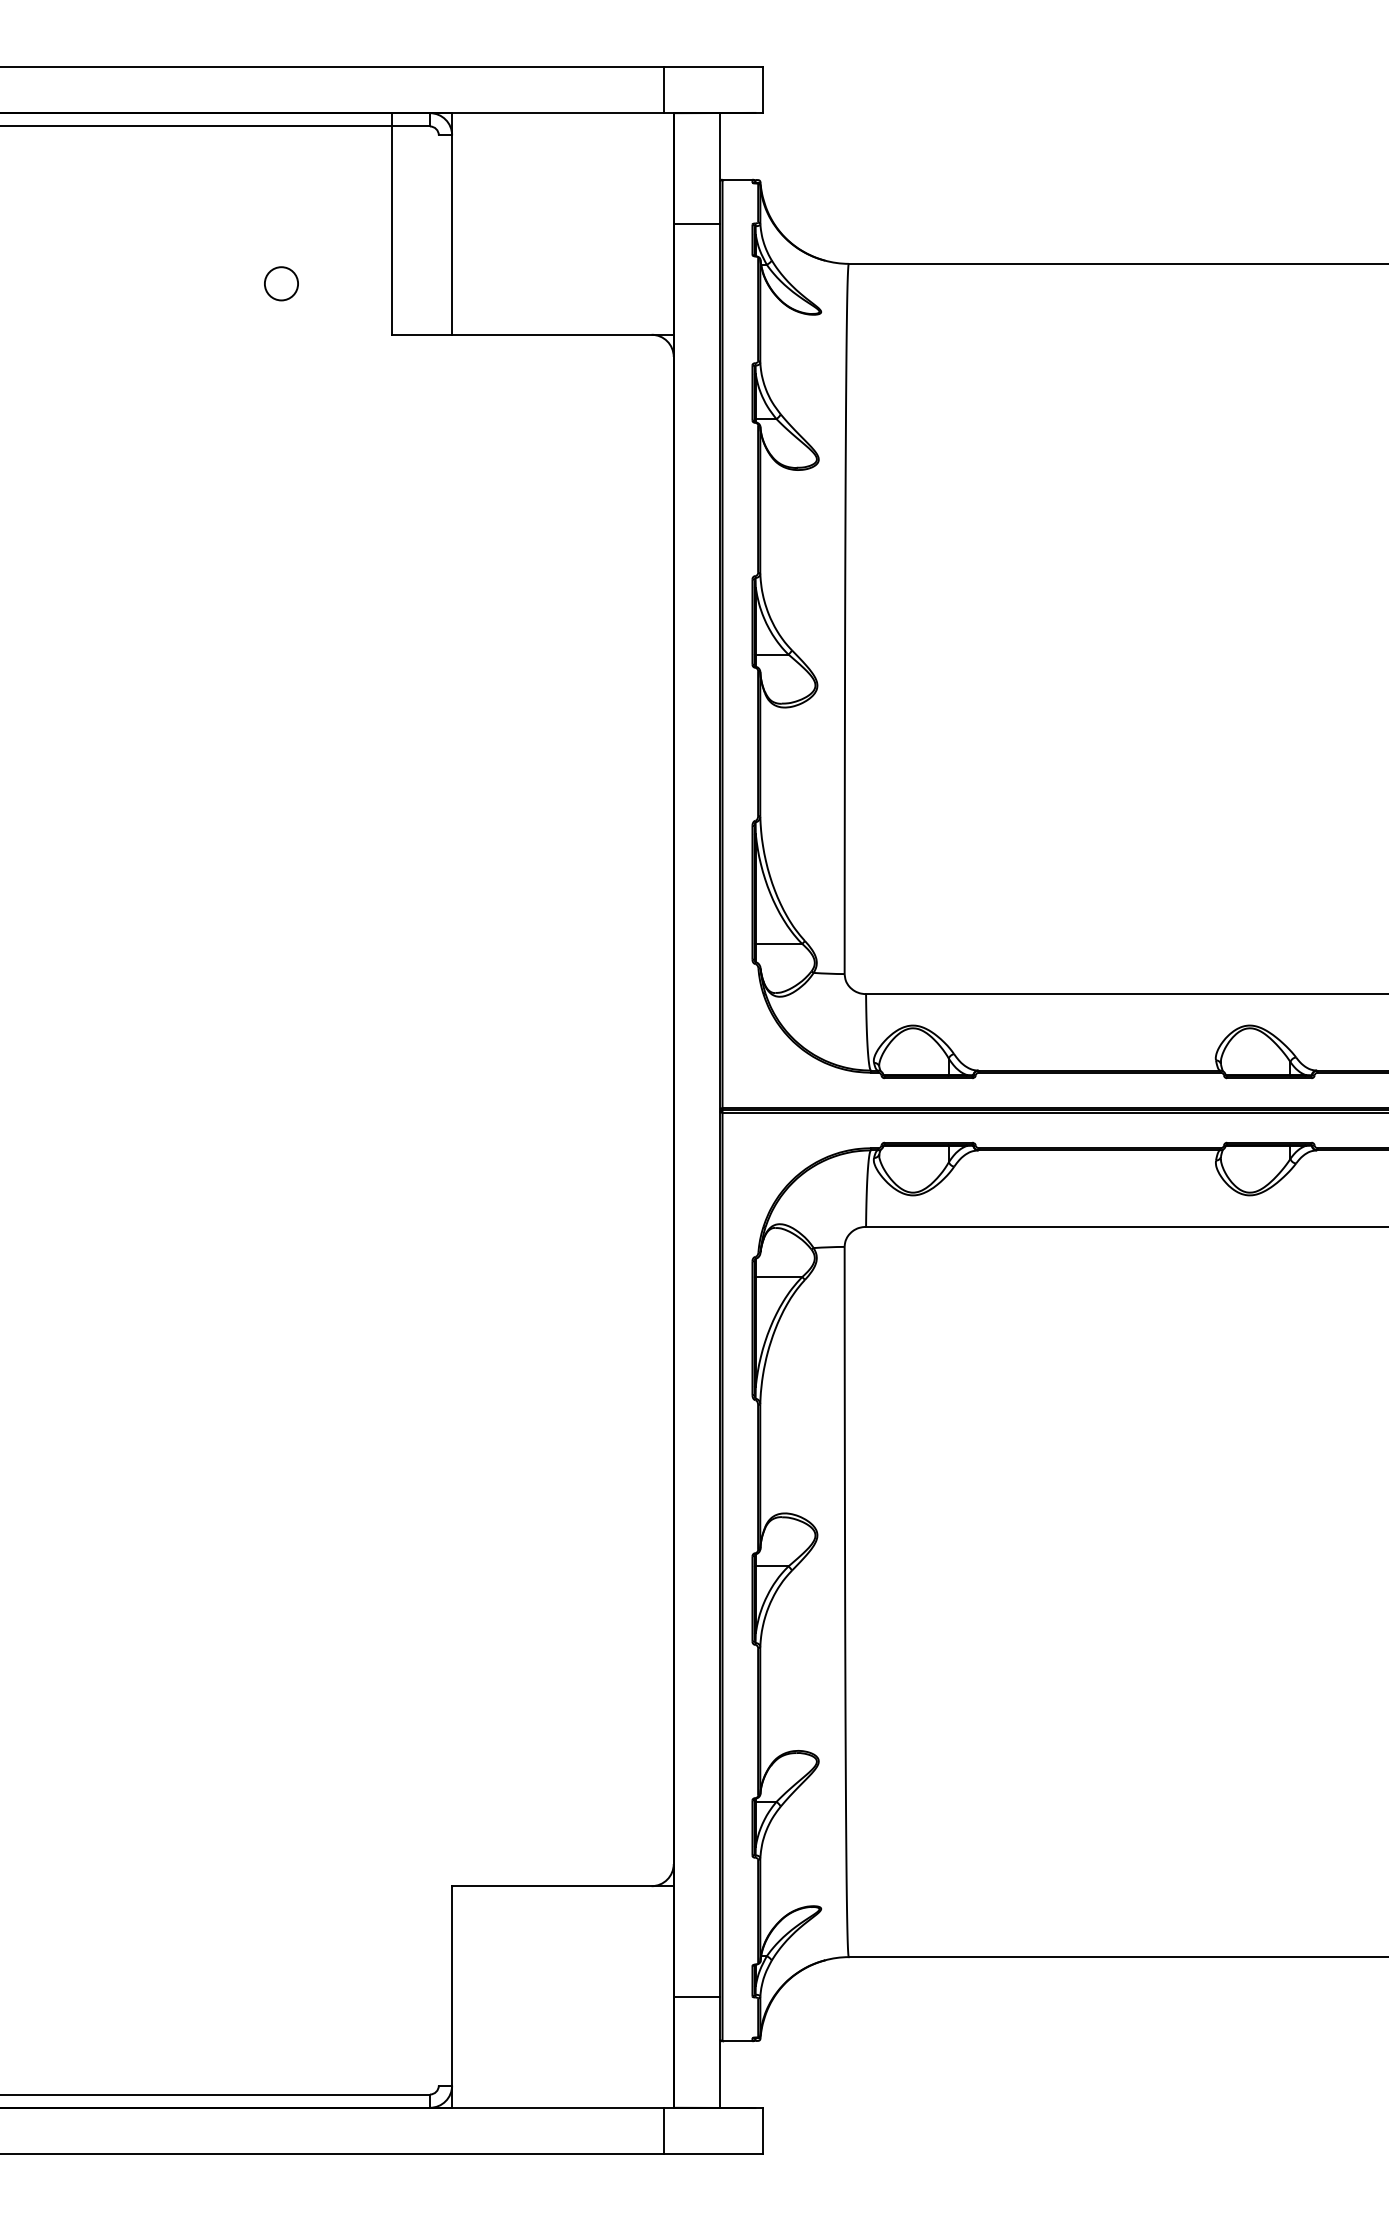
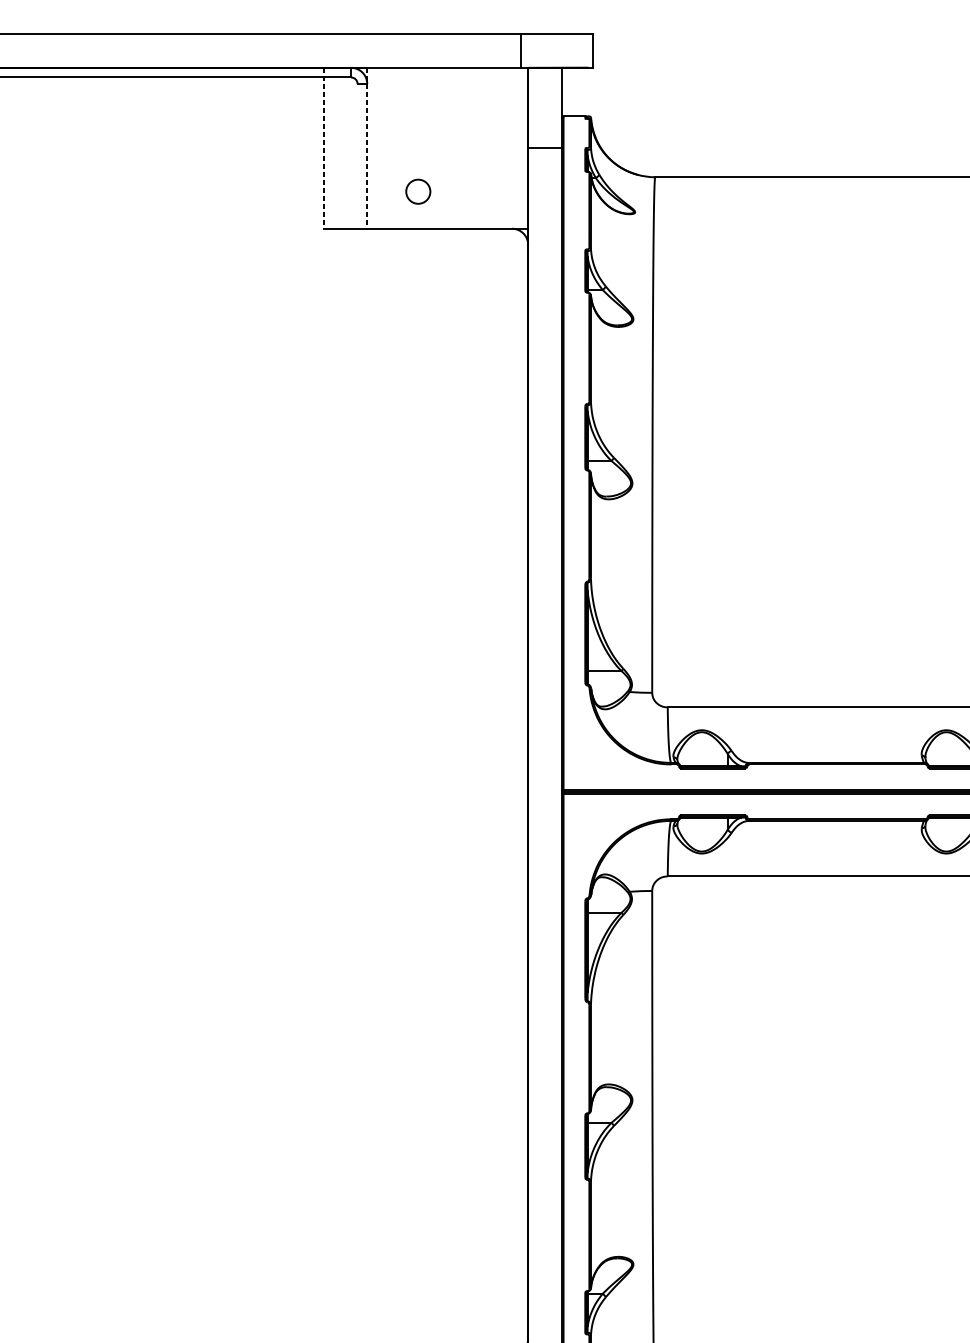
line: (392, 223) -> (323, 147), solid -> dashed
line: (452, 223) -> (367, 147), solid -> dashed
circle: (281, 283) -> (418, 191), moved

